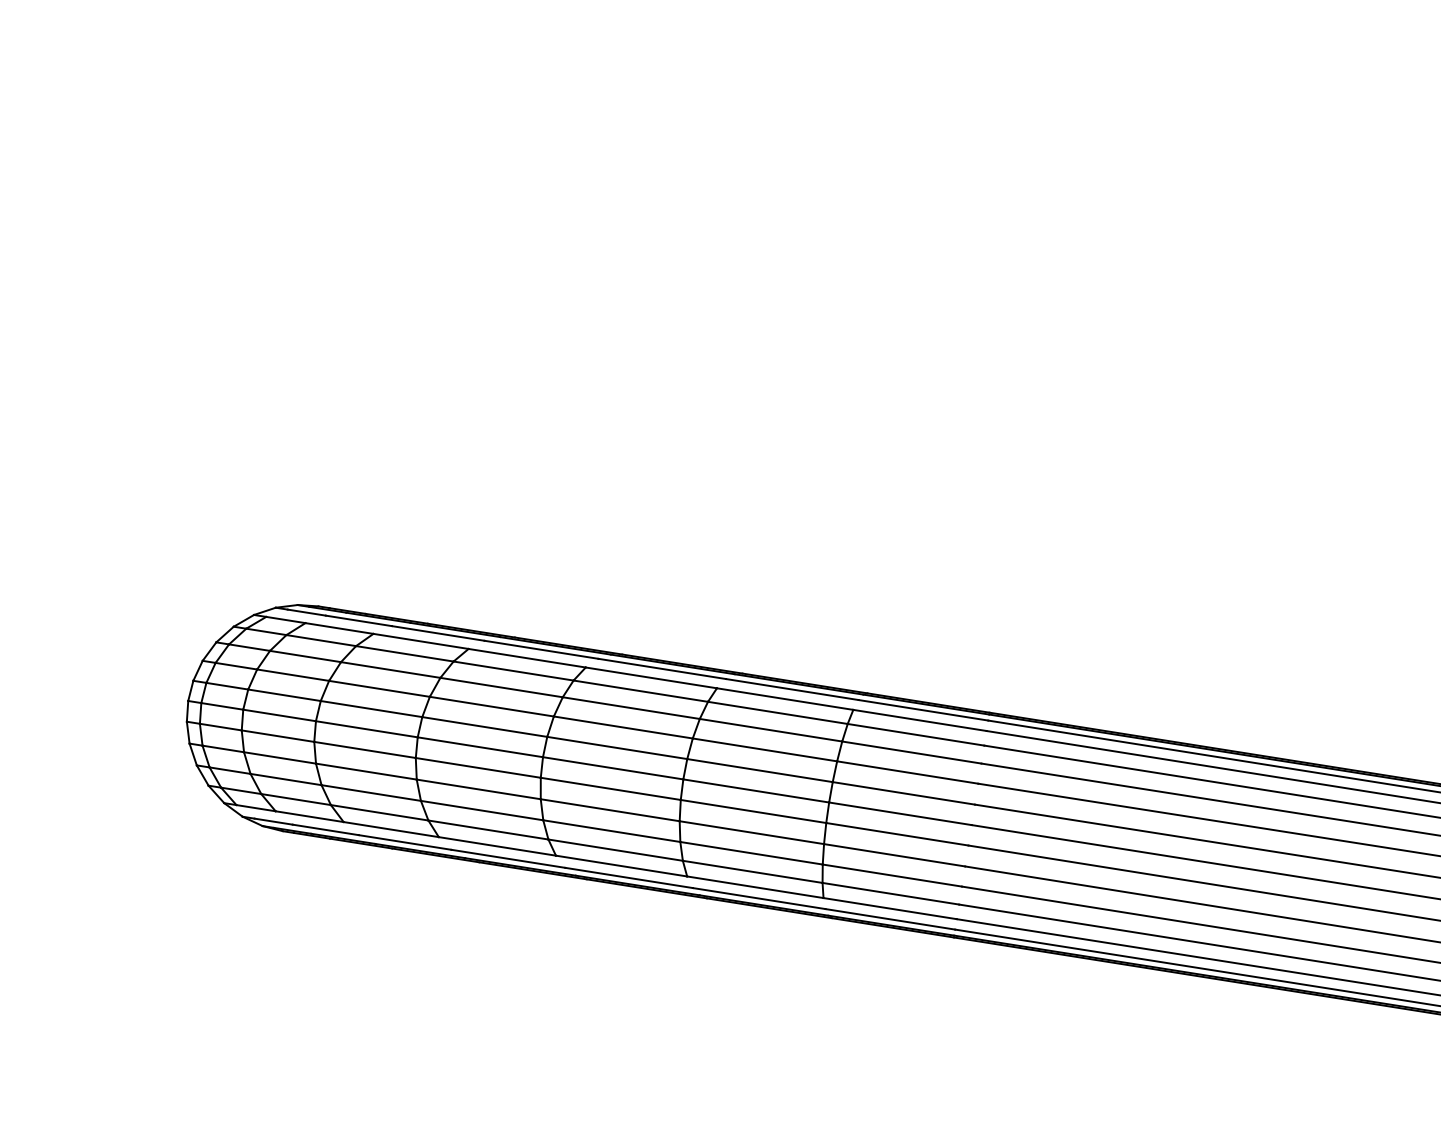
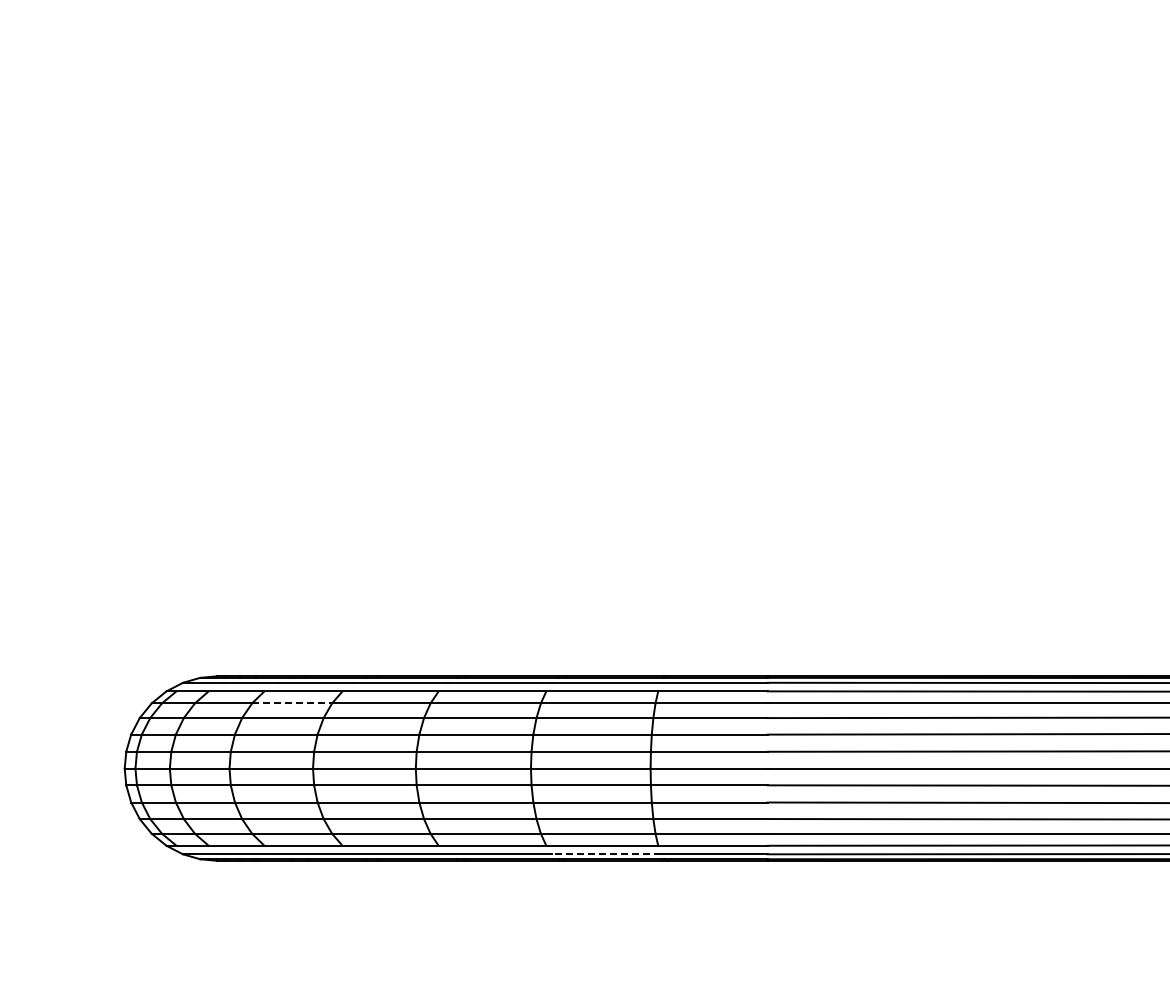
line: (405, 654) -> (292, 703), solid -> dashed
line: (758, 898) -> (606, 854), solid -> dashed

